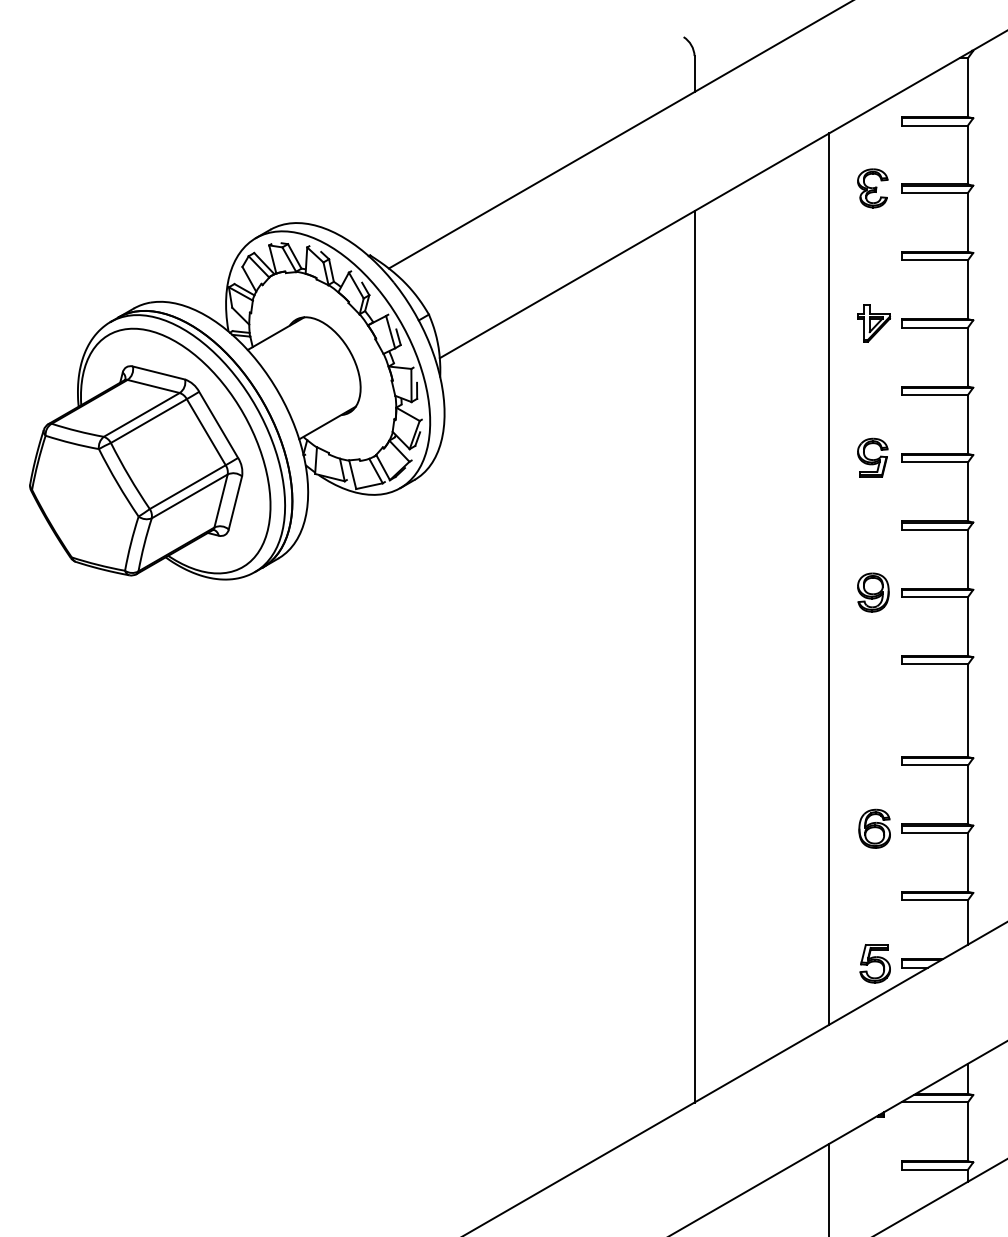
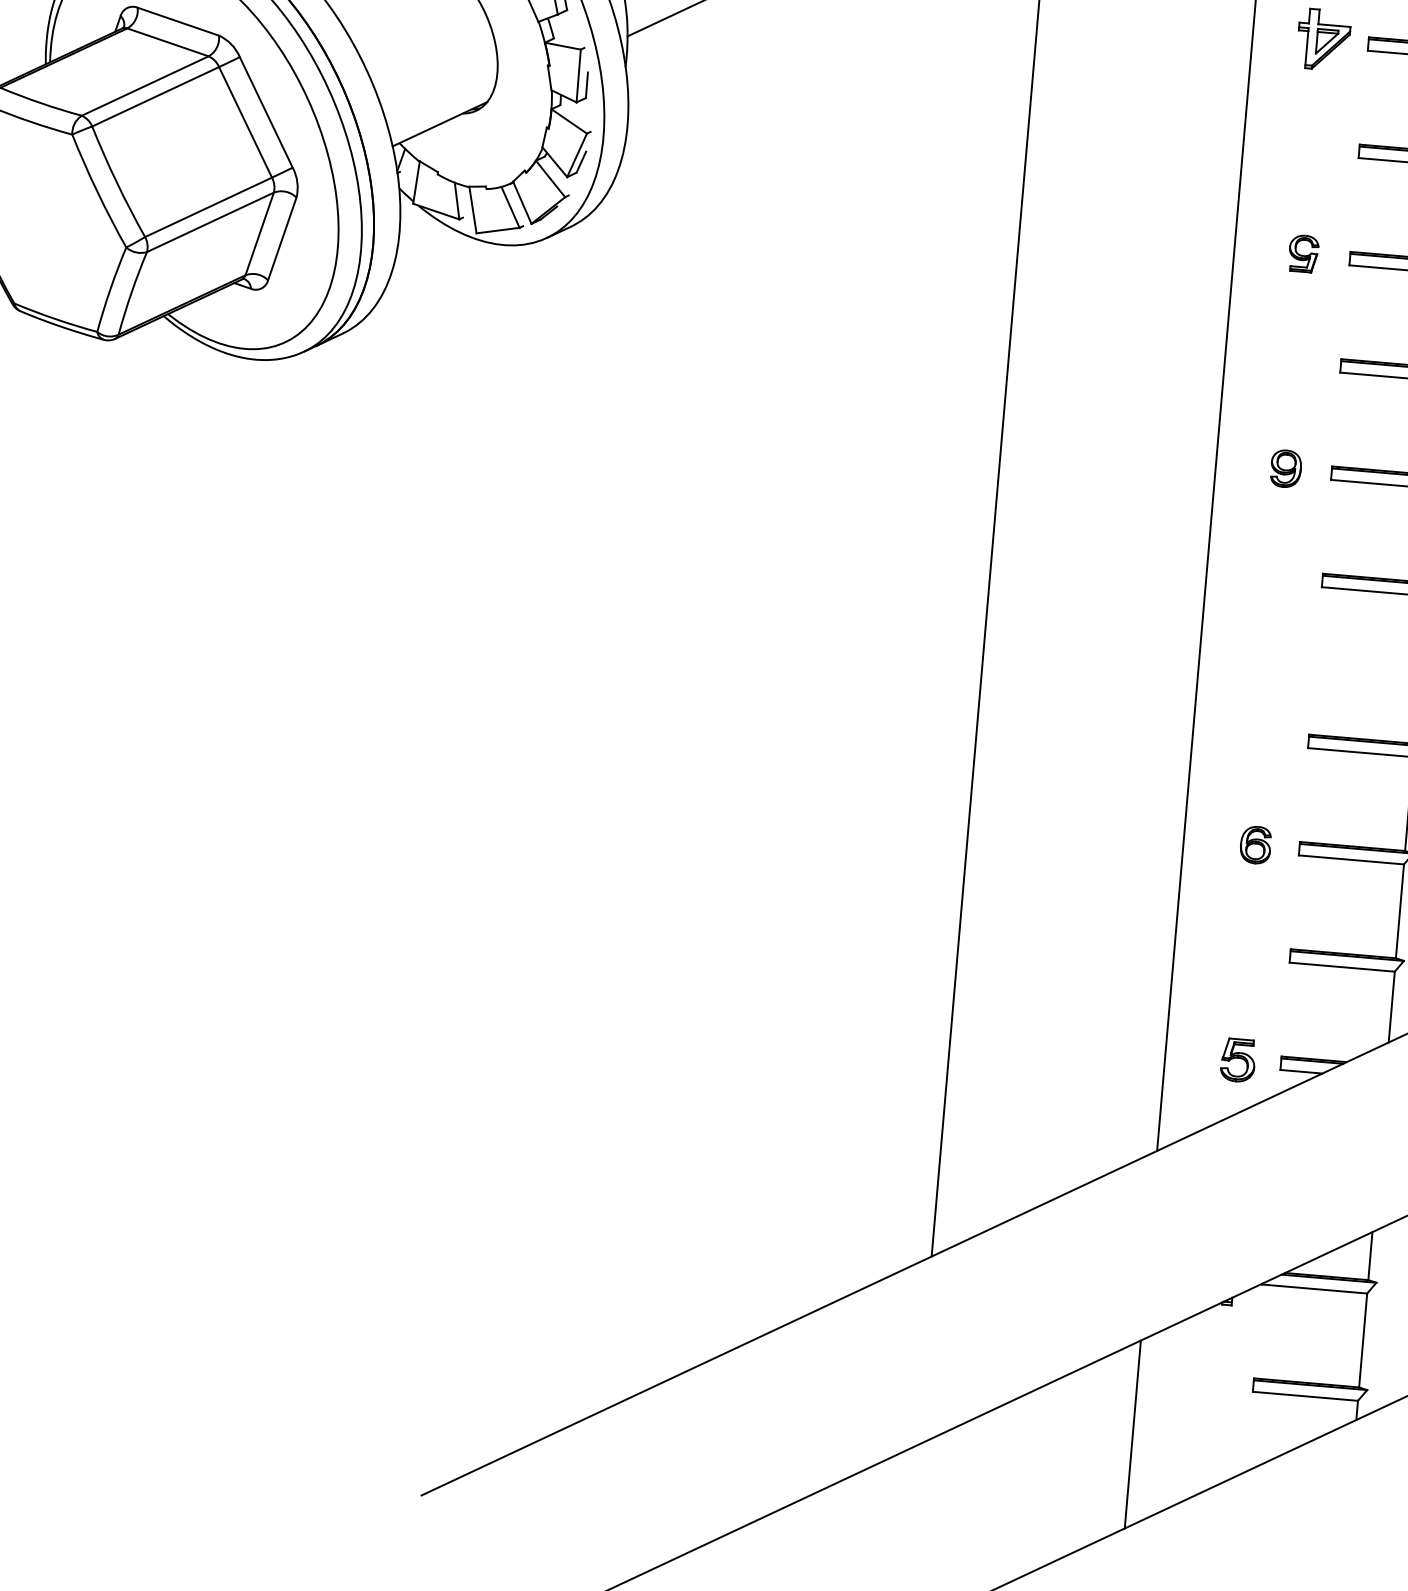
part: (872, 457) -> (1303, 253), size x0.6
part: (873, 592) -> (1286, 468), size x0.6
part: (874, 828) -> (1255, 844), size x0.6
part: (874, 963) -> (1237, 1059), size x0.7

